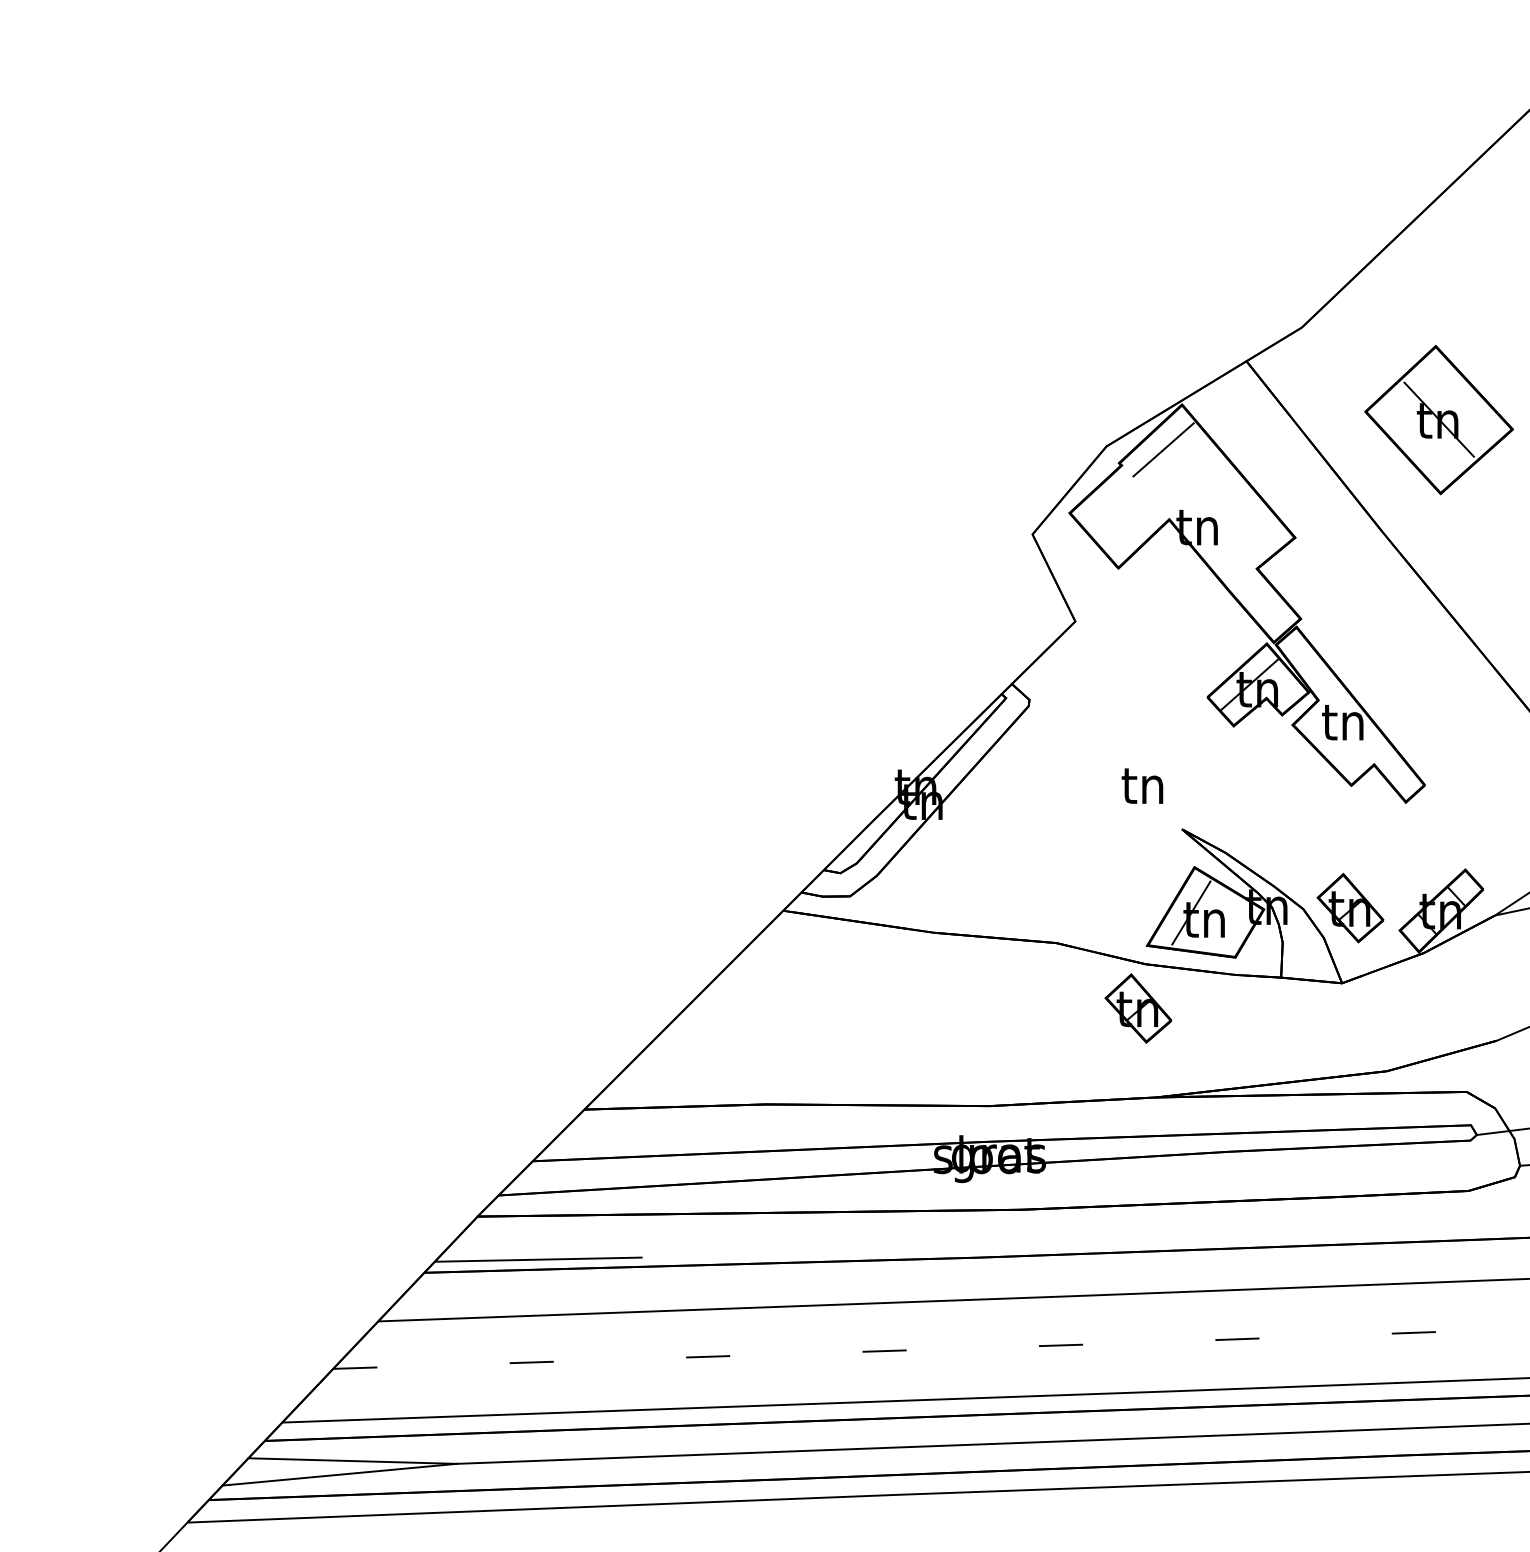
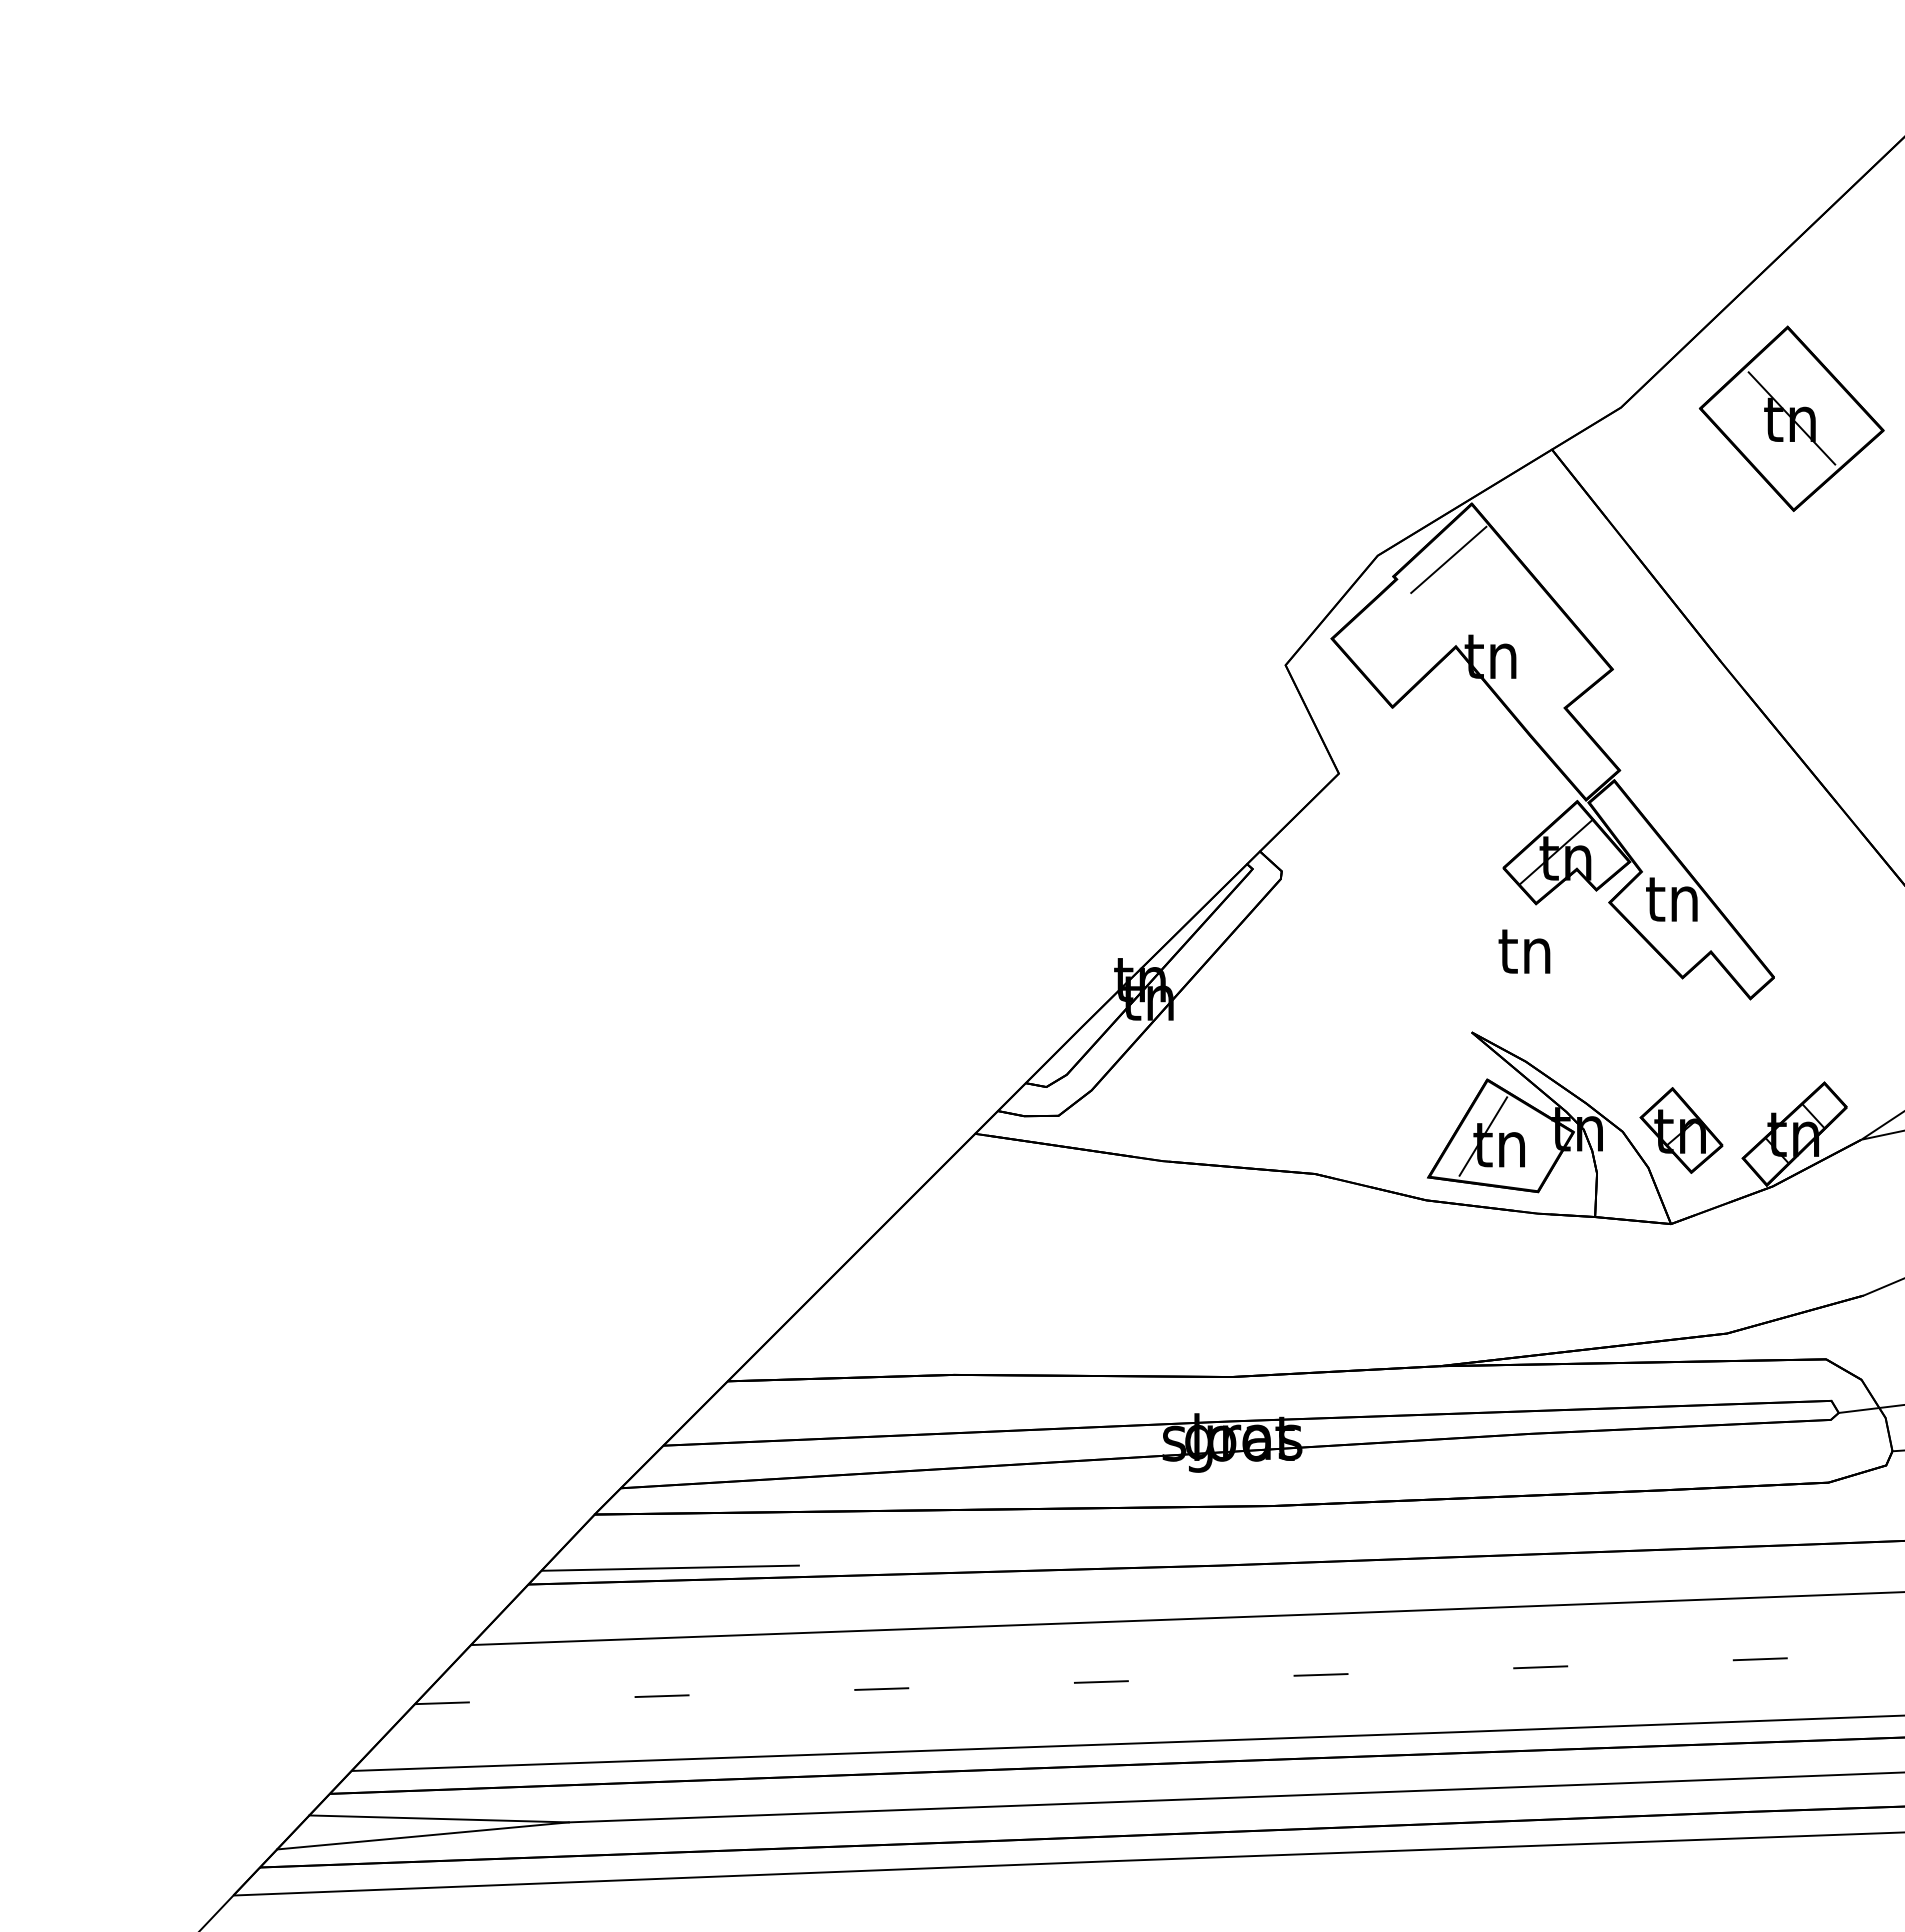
part: (1438, 419) -> (1791, 418), moved
text: (1142, 786) -> (1524, 951), moved
part: (1138, 1008) -> (1417, 1255), removed

